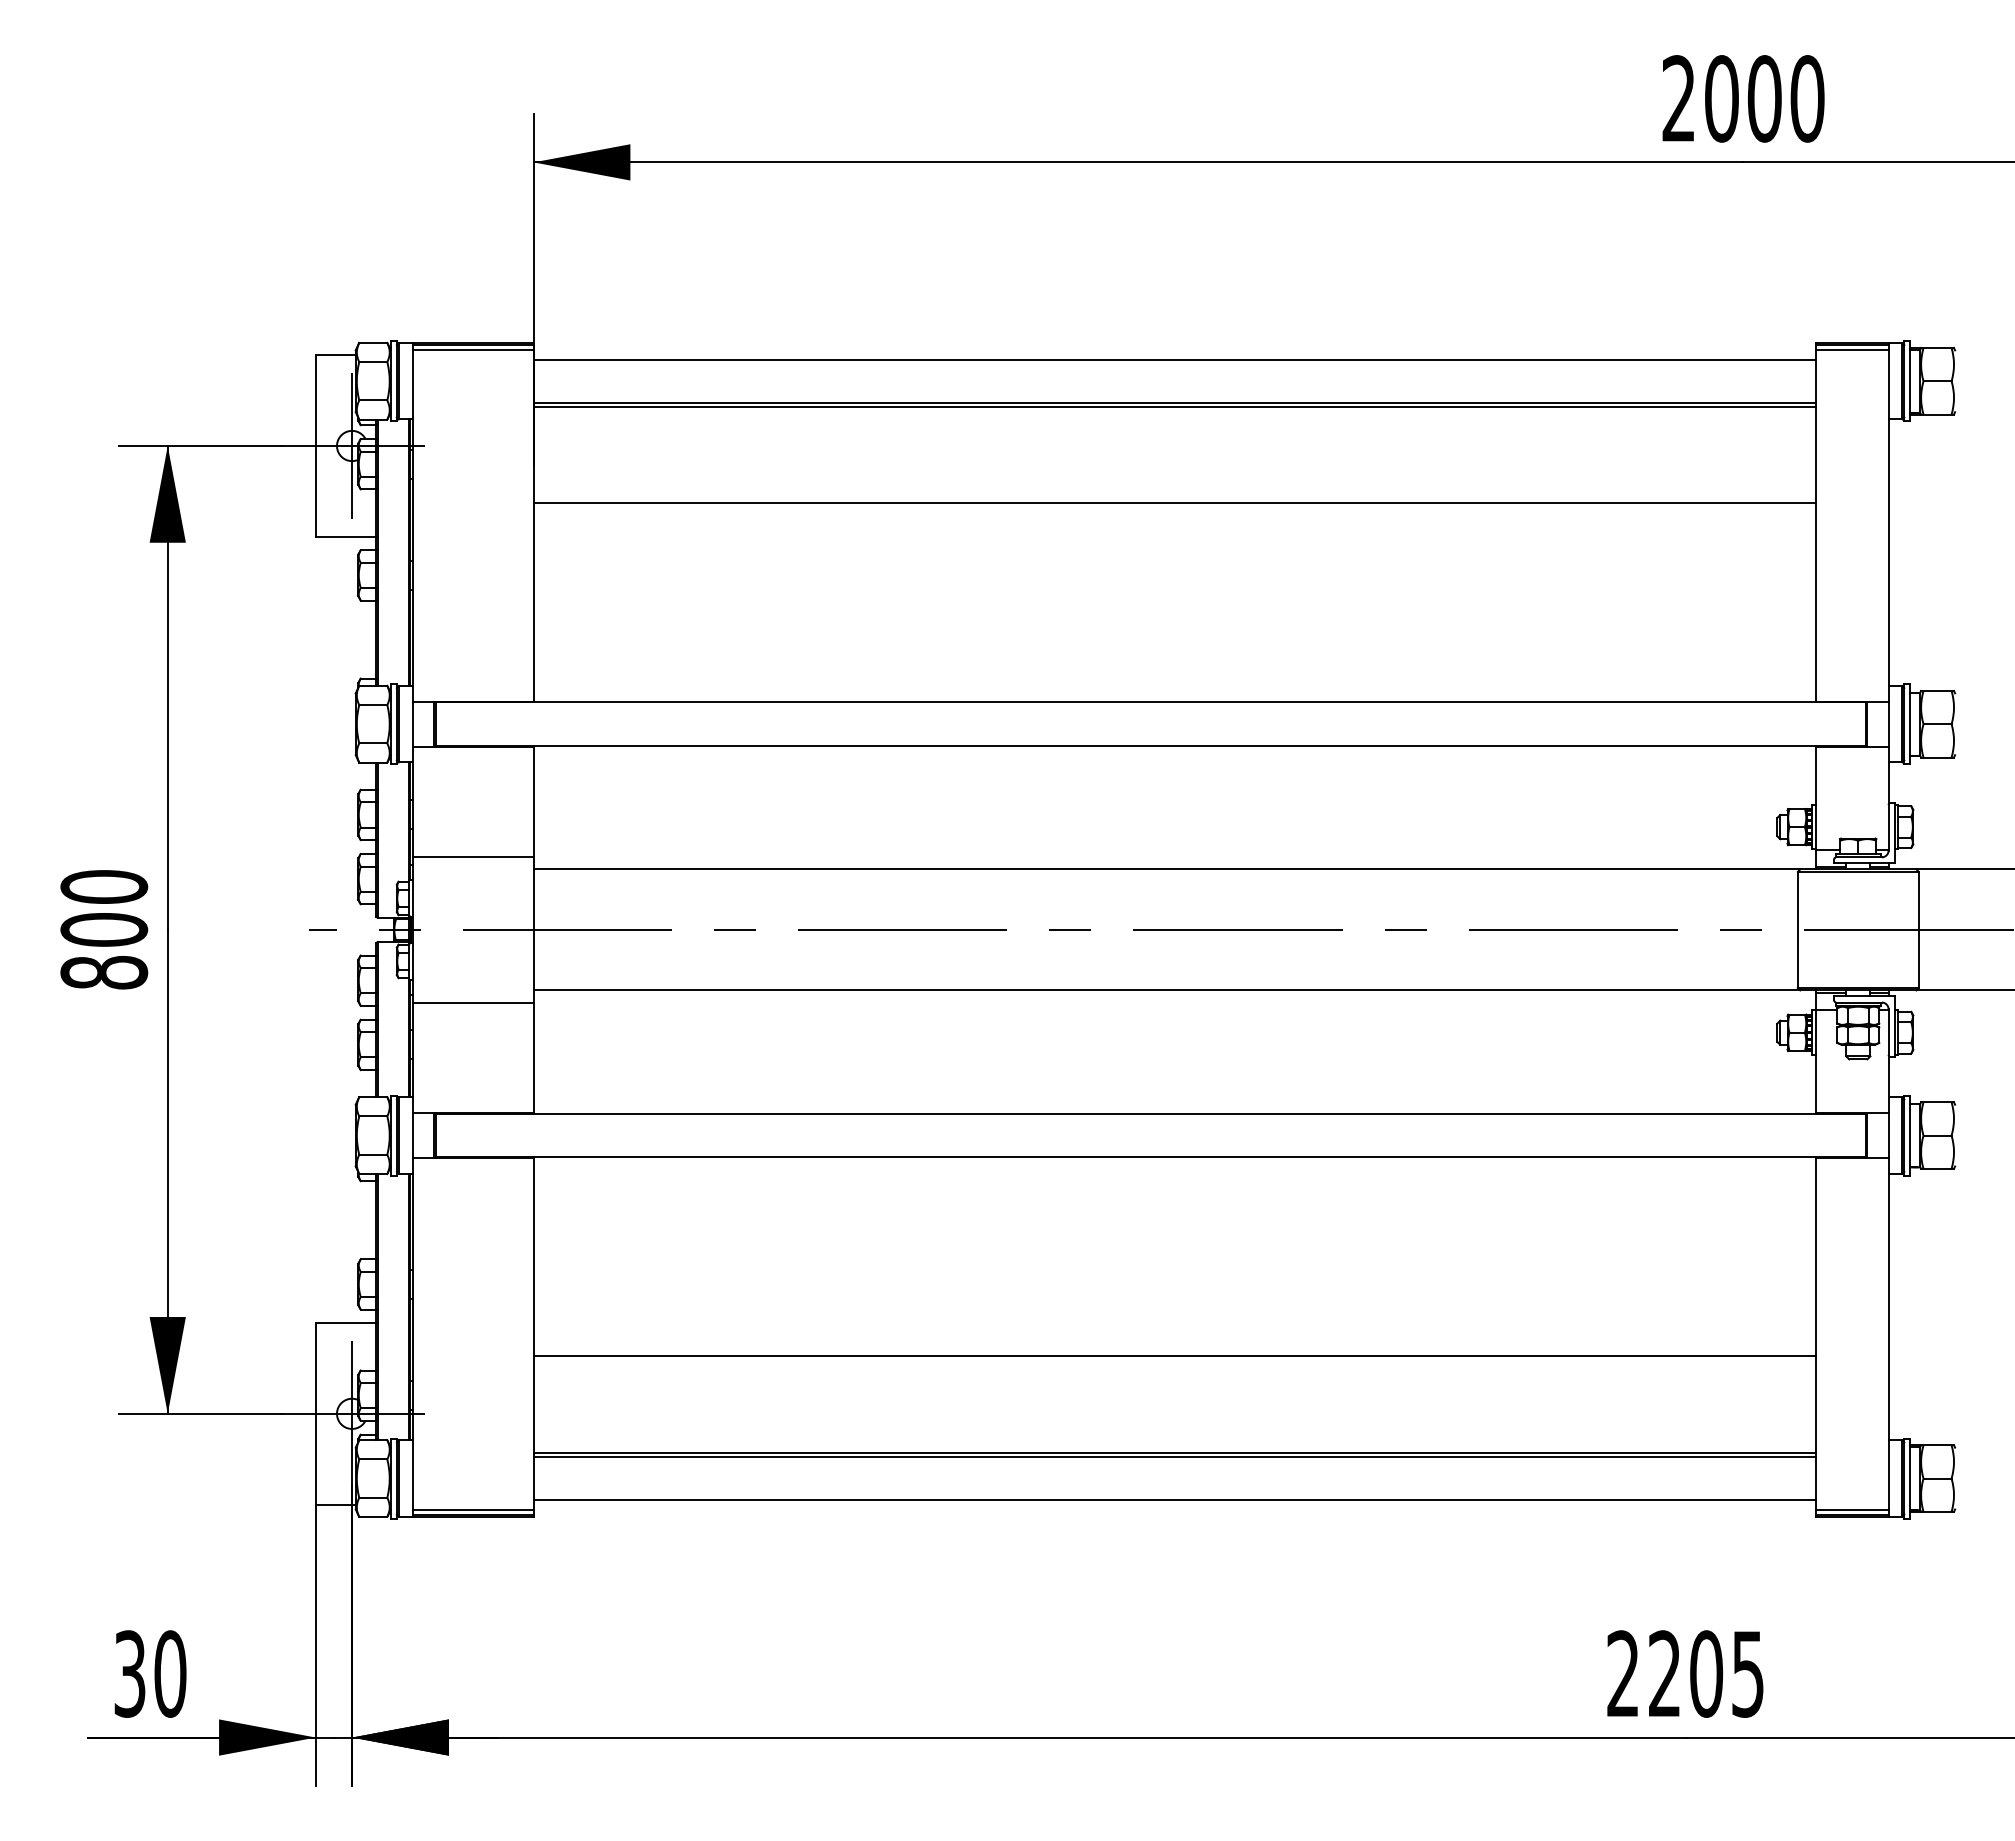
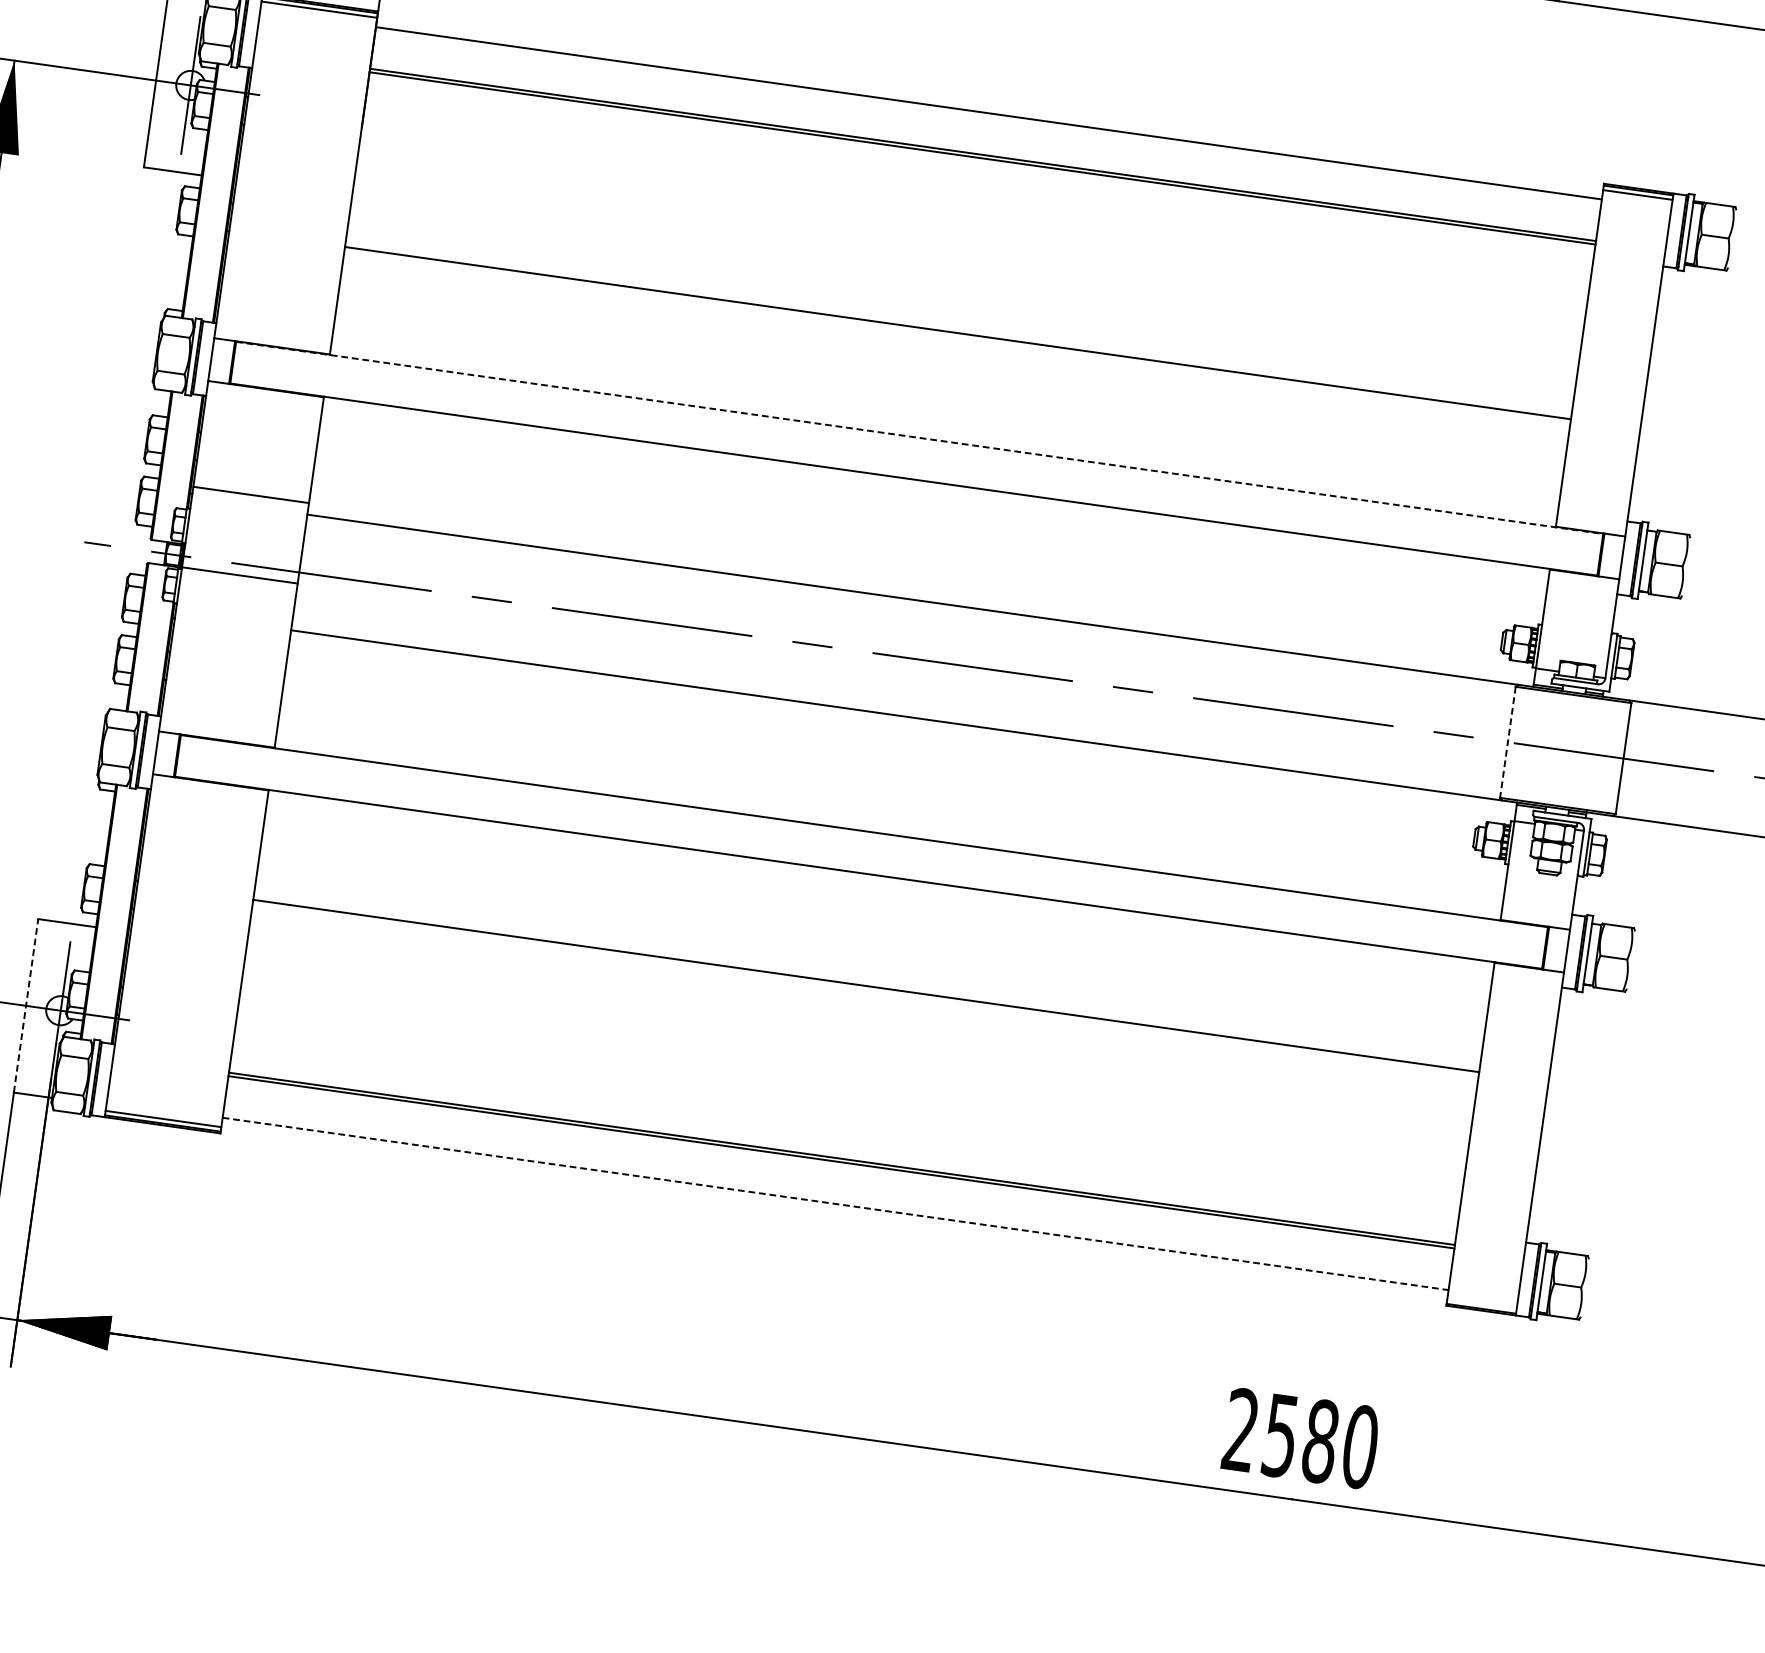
line: (1174, 503) -> (957, 333), moved
line: (1150, 702) -> (919, 437), solid -> dashed
line: (1797, 930) -> (1507, 742), solid -> dashed
line: (472, 1002) -> (239, 575), moved
line: (1174, 1356) -> (865, 986), moved
line: (315, 1413) -> (25, 1005), solid -> dashed
line: (1175, 1500) -> (836, 1204), solid -> dashed
line: (1851, 1510) -> (1481, 1304), removed
text: (1706, 1673) -> (1320, 1440), 2205 -> 2580

